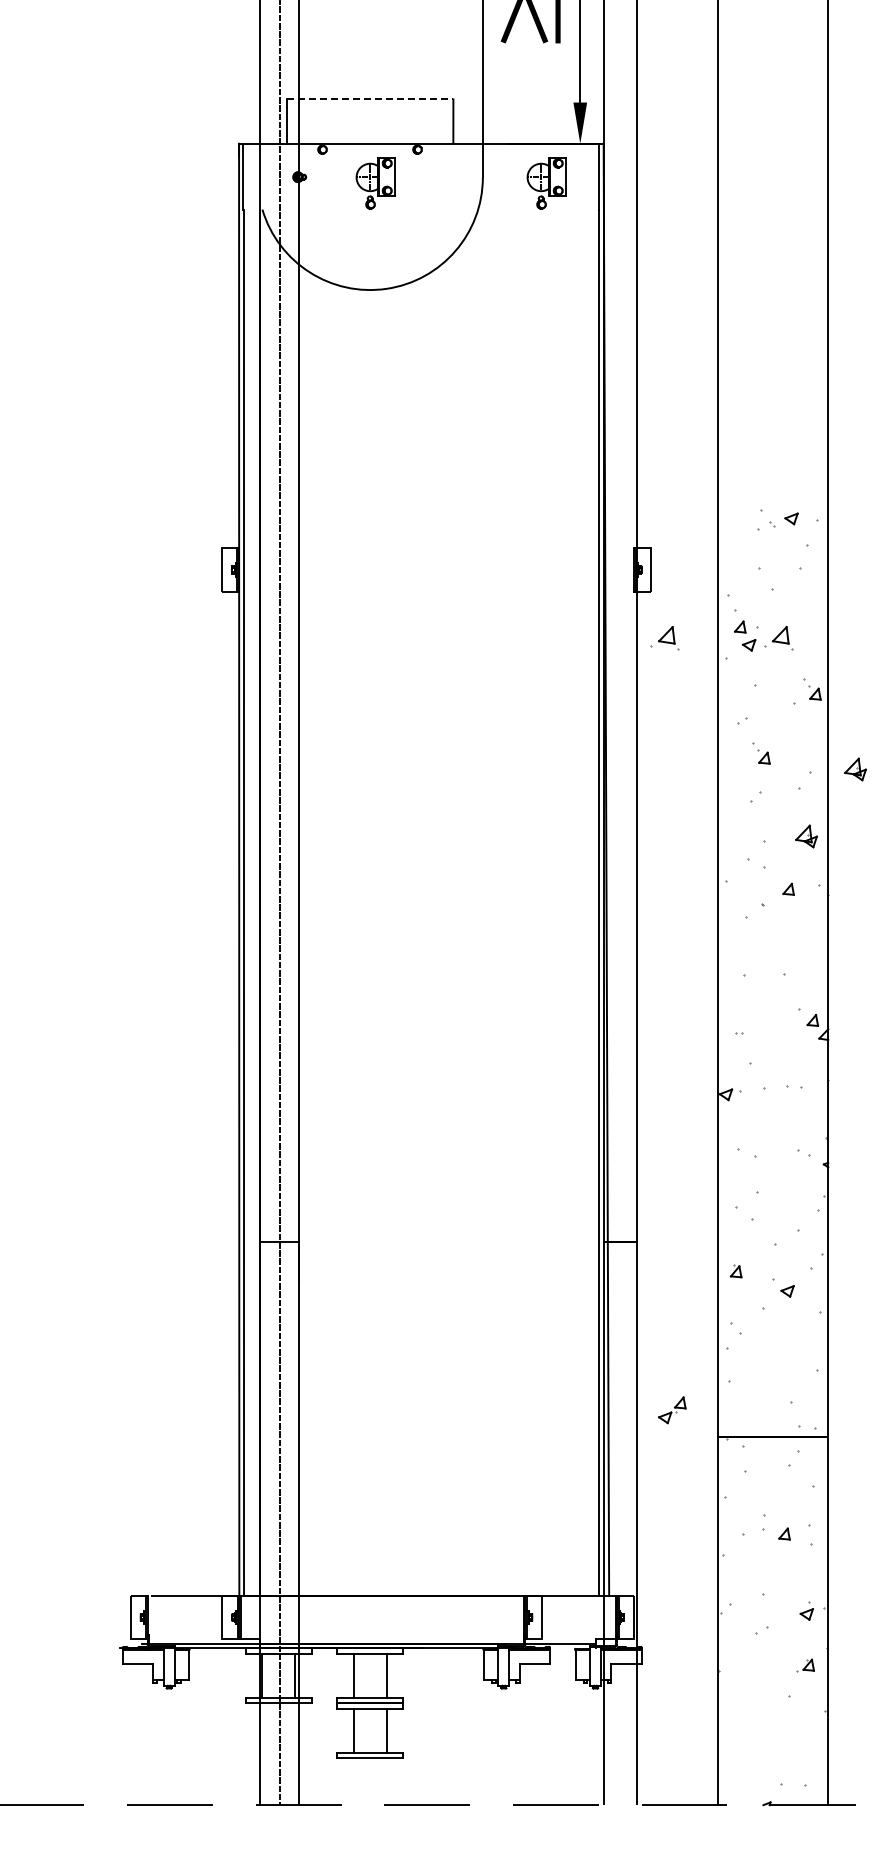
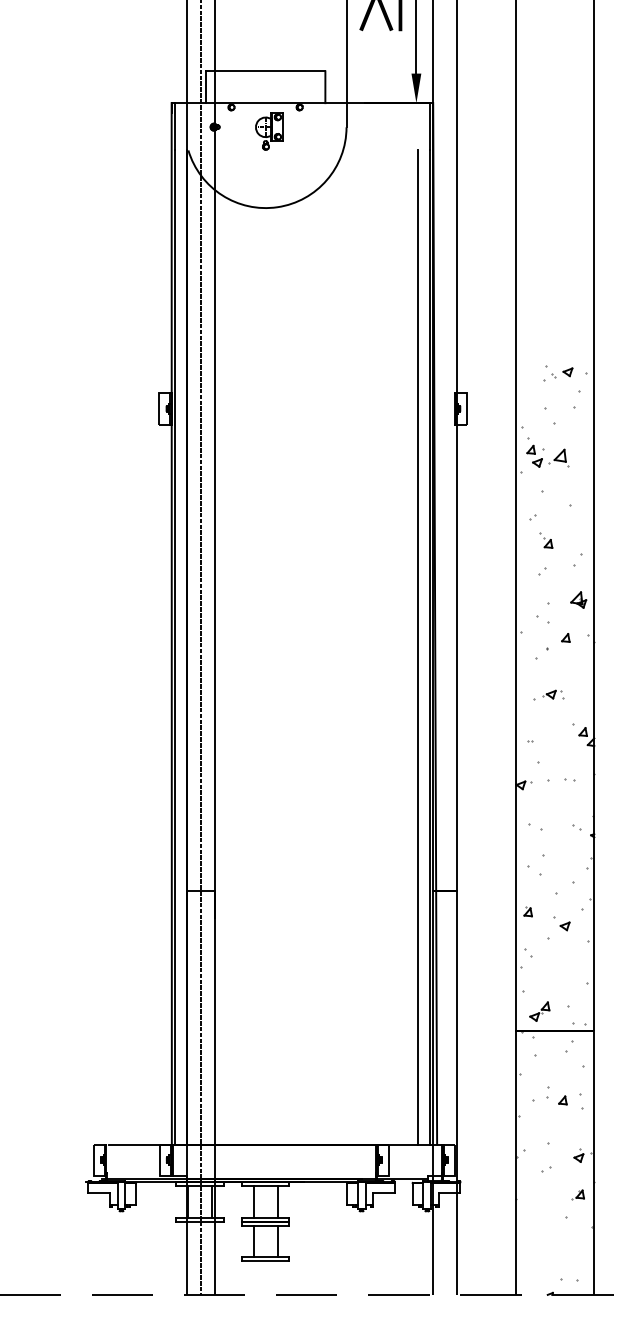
line: (370, 99) -> (265, 71), dashed -> solid
part: (546, 183) -> (392, 131), removed
part: (664, 638) -> (476, 458), removed
part: (812, 689) -> (582, 494), removed
part: (855, 769) -> (613, 552), removed
line: (582, 902) -> (417, 647), added
part: (769, 968) -> (552, 694), added
part: (672, 1410) -> (539, 1011), moved

